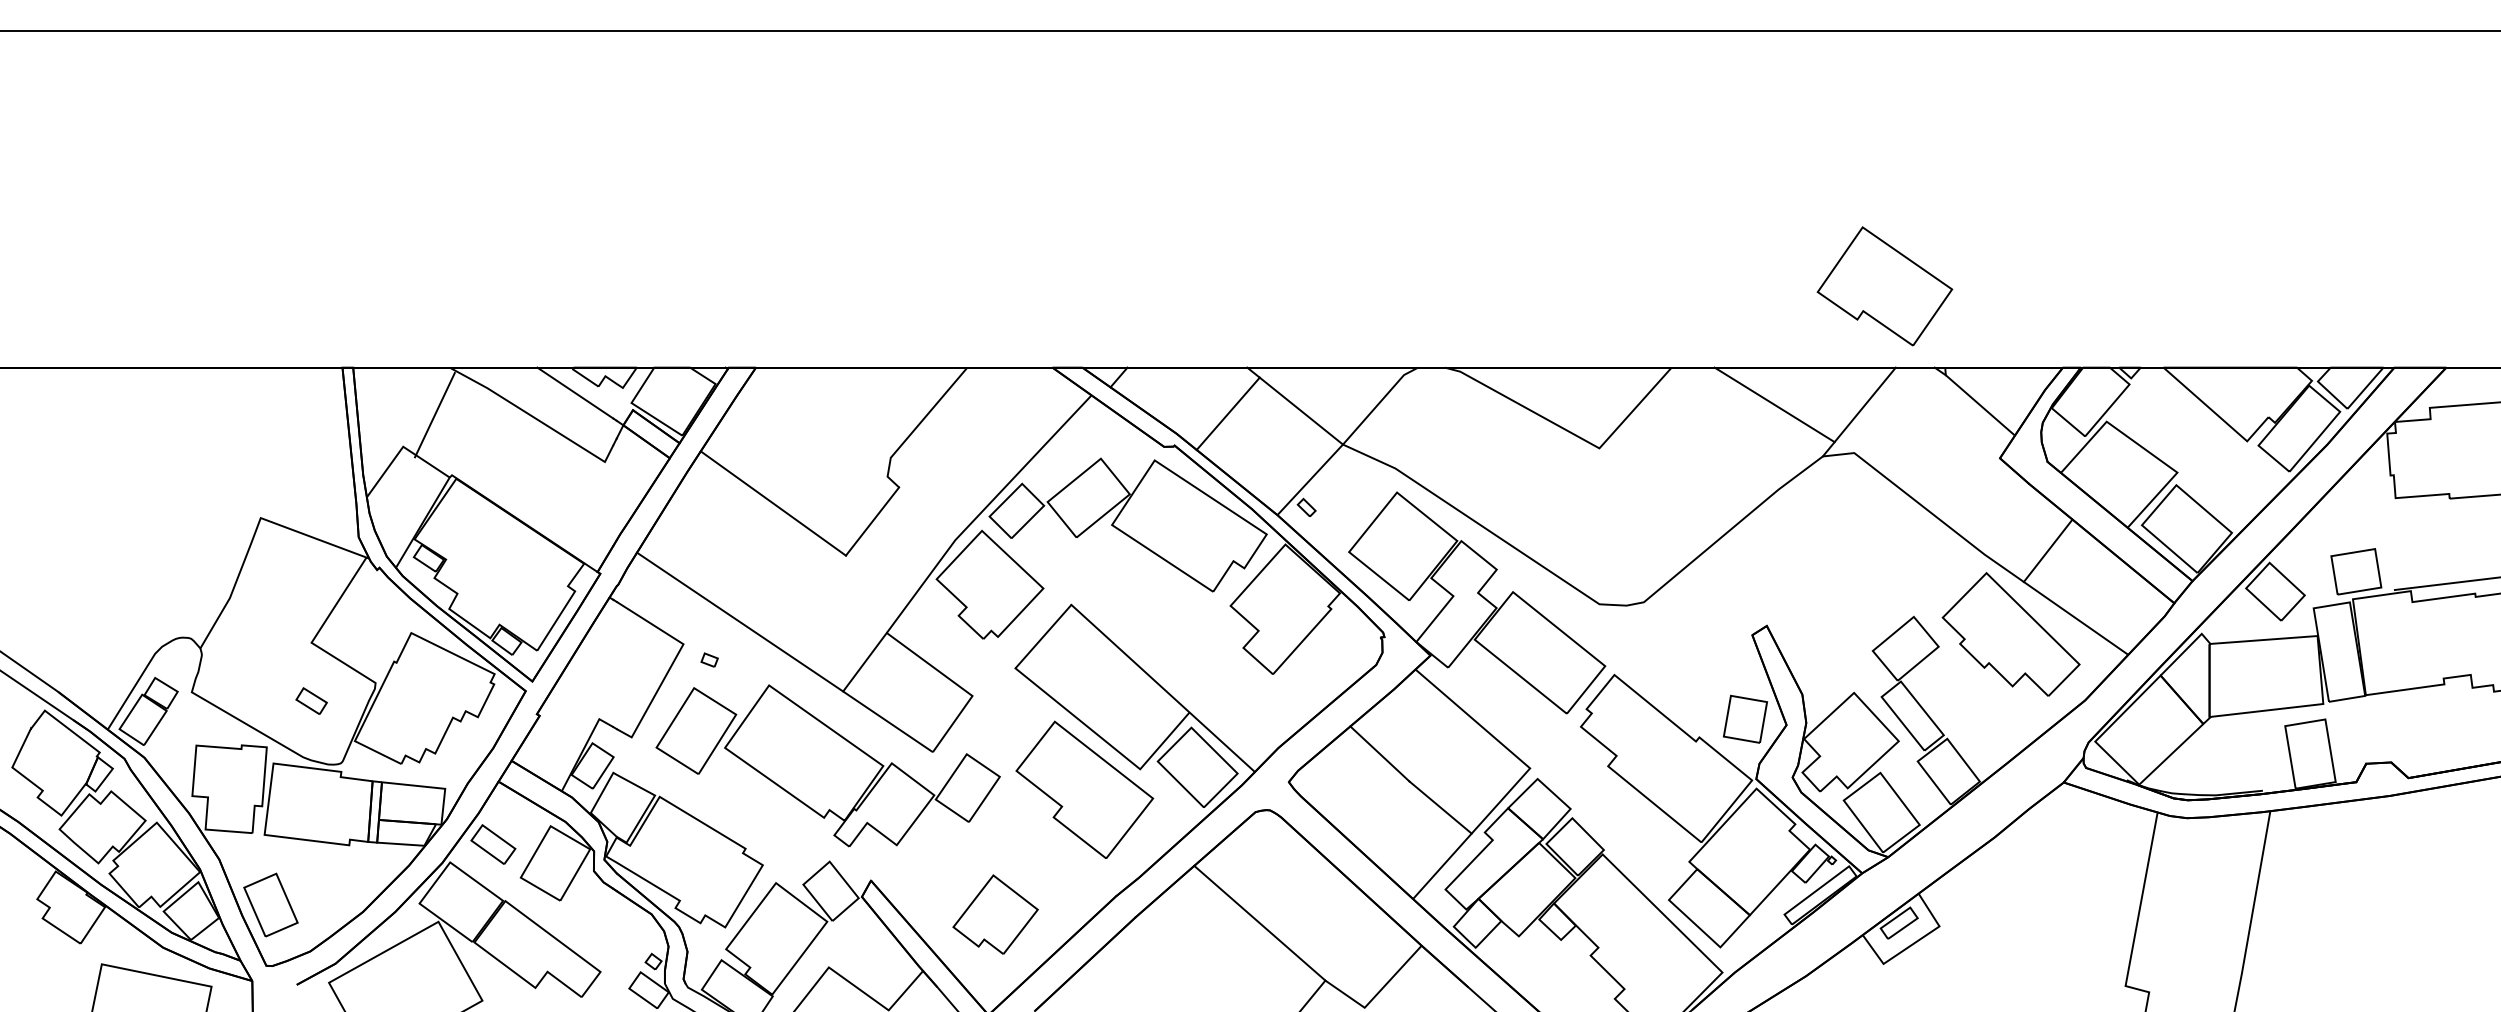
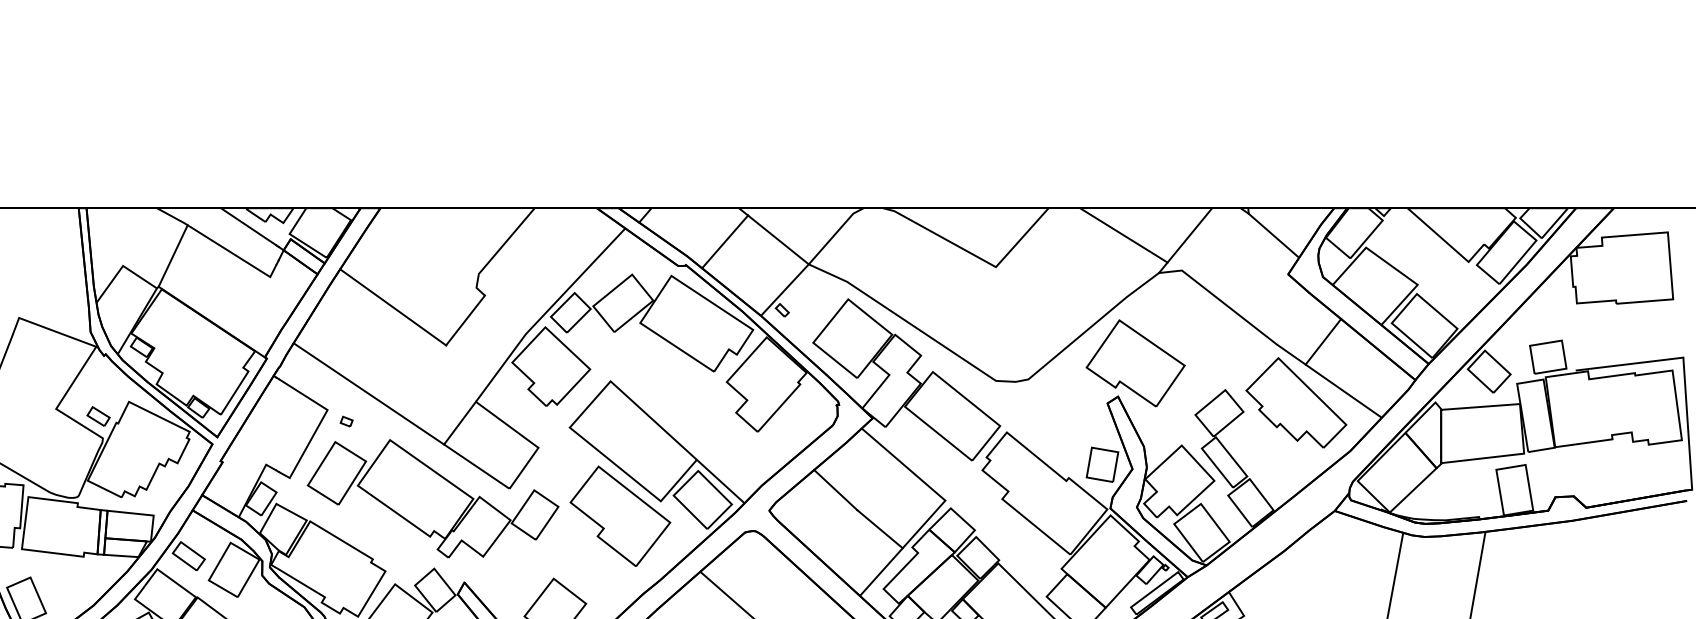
part: (1884, 286) -> (1135, 363), moved
line: (434, 415) -> (172, 256), moved
part: (311, 700) -> (98, 416), moved

